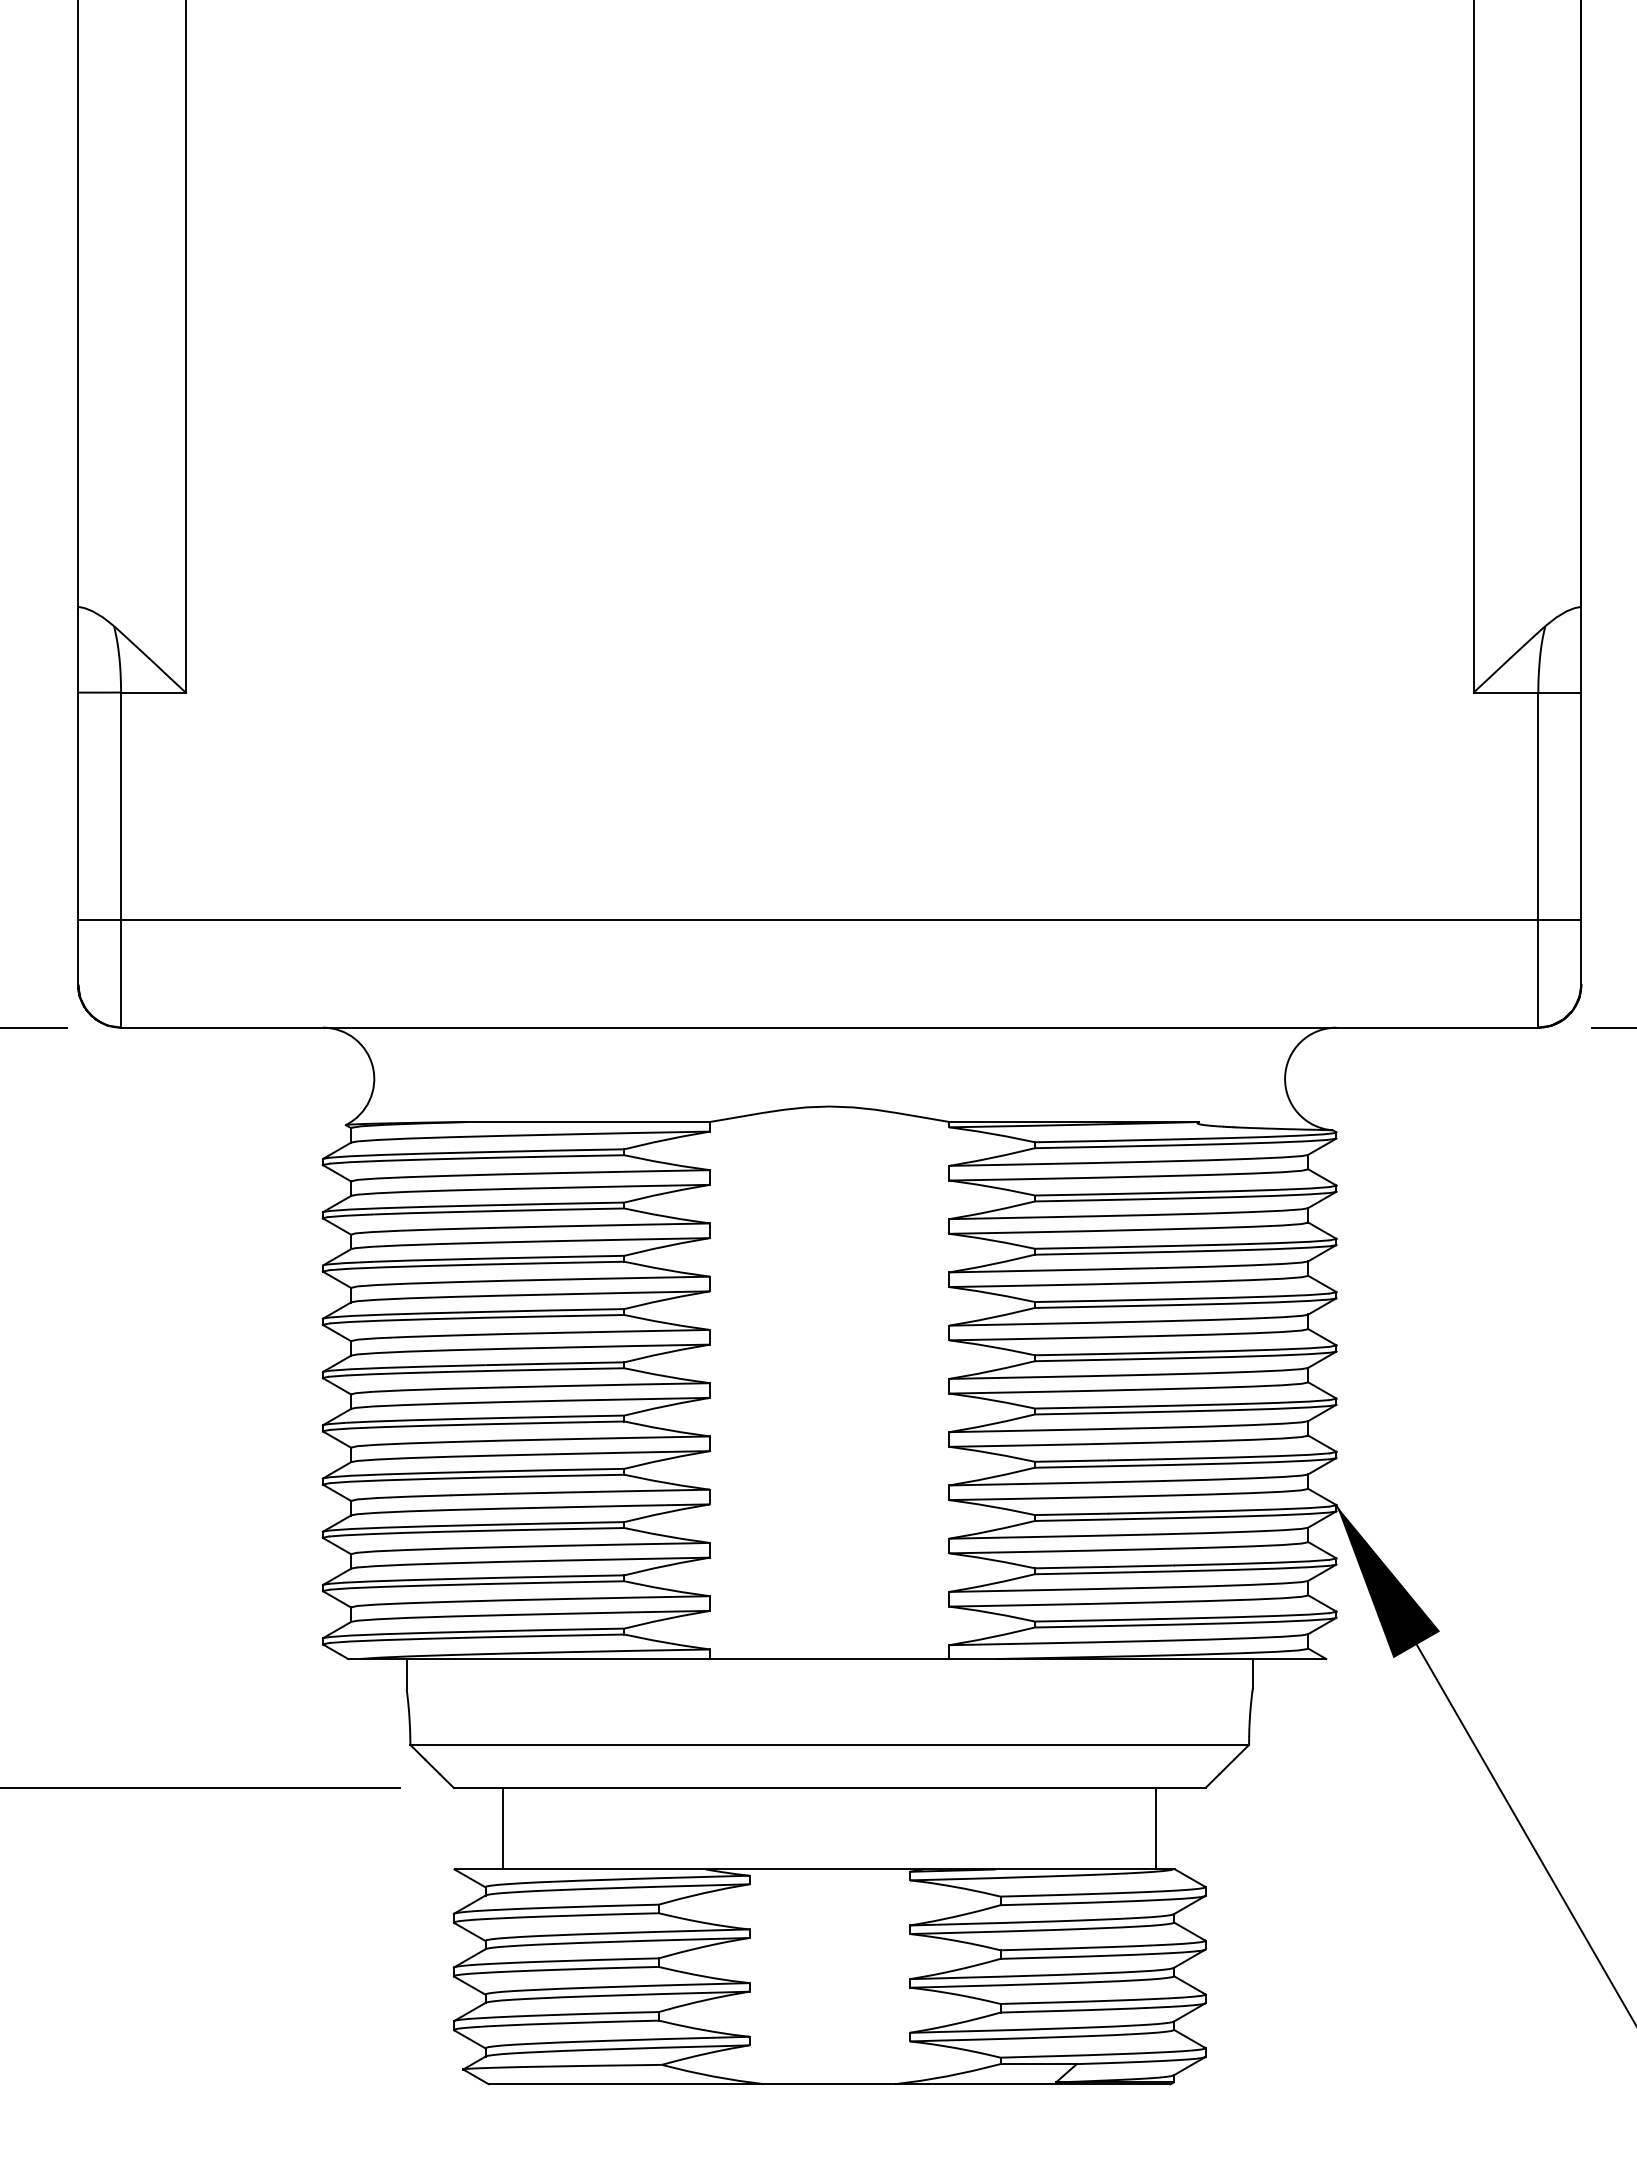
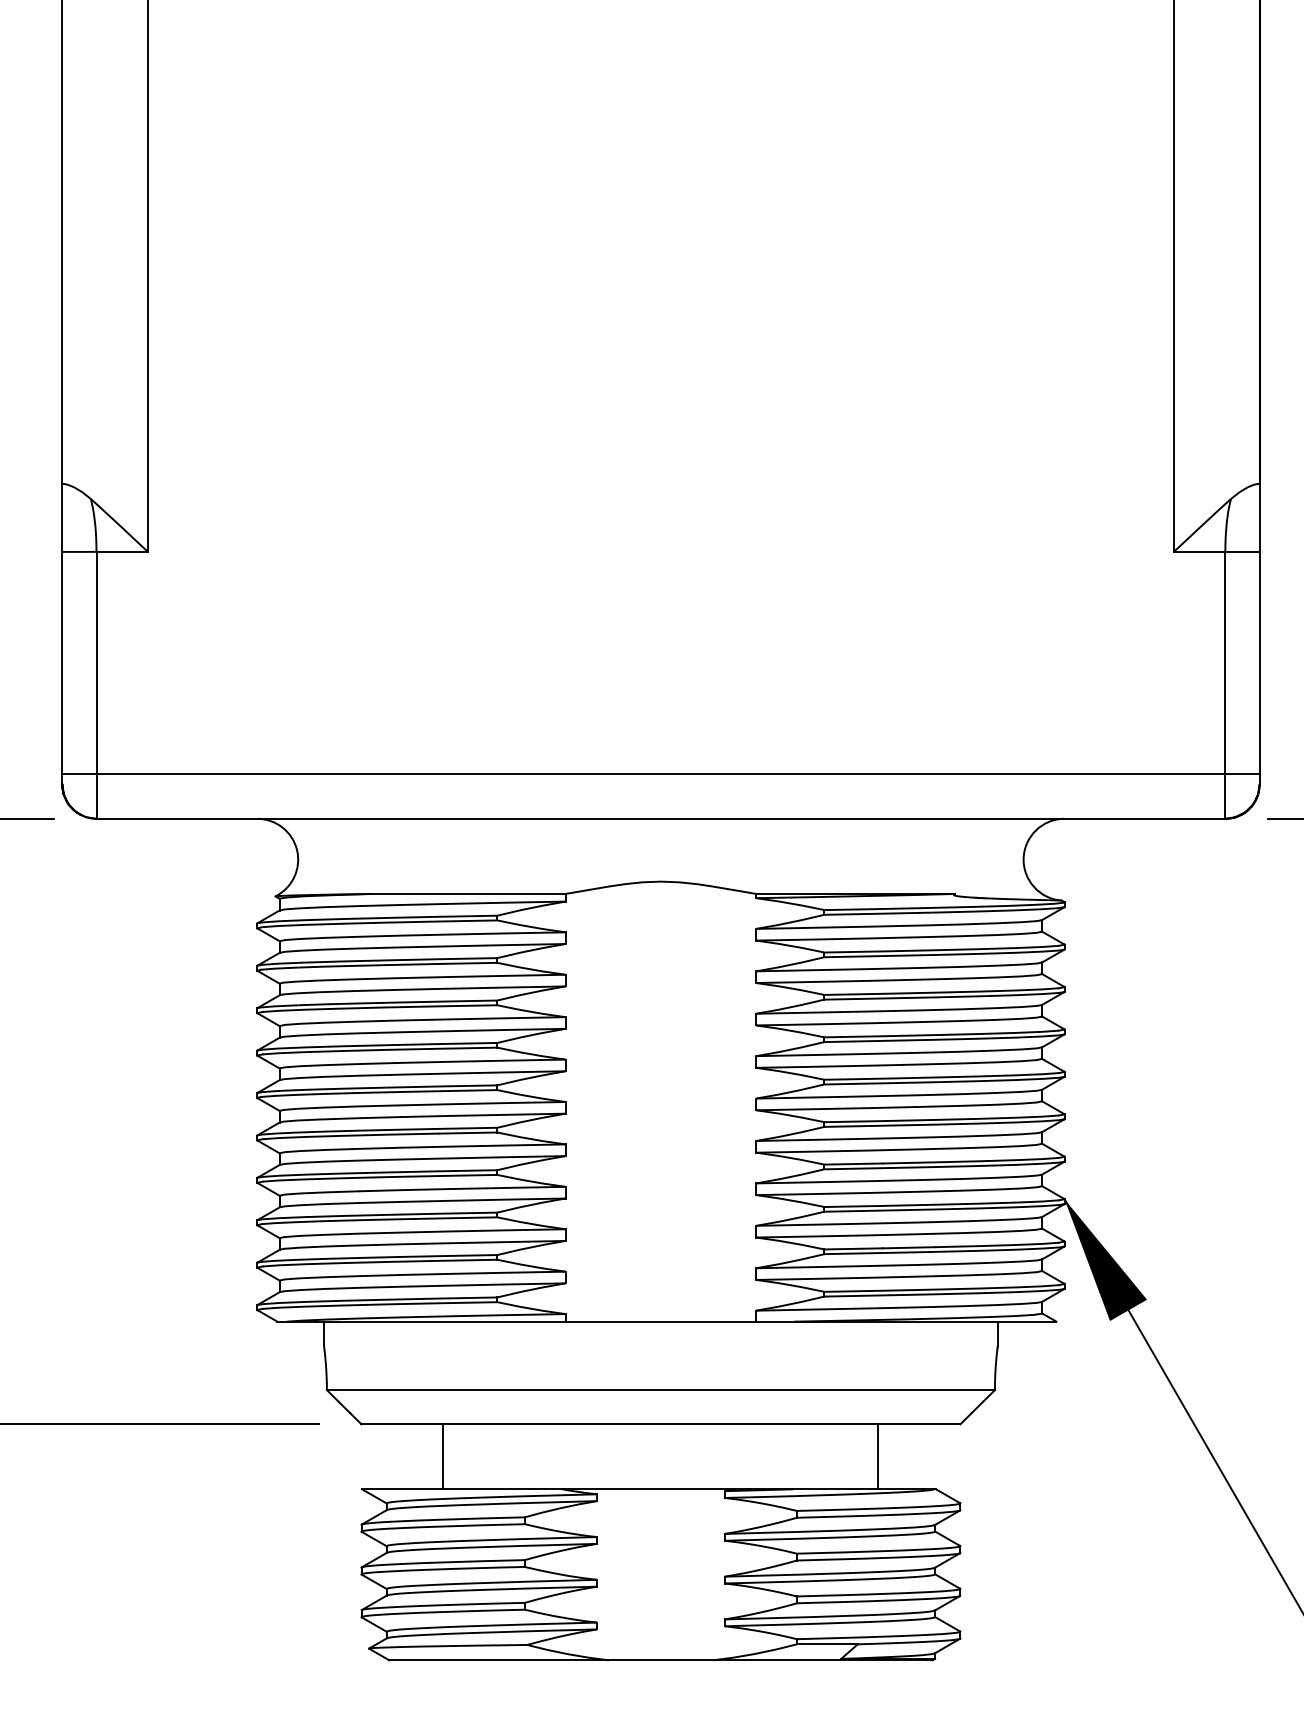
line: (829, 920) -> (660, 774), moved
line: (503, 1828) -> (443, 1456), moved
line: (1156, 1828) -> (878, 1456), moved

